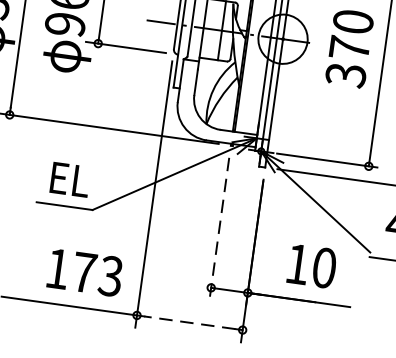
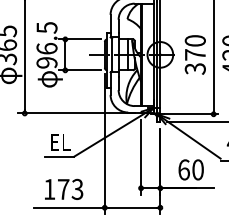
line: (220, 229) -> (141, 157), dashed -> solid
text: (296, 263) -> (183, 169), 10 -> 60
text: (86, 271) -> (64, 188), moved
line: (189, 322) -> (132, 207), dashed -> solid

